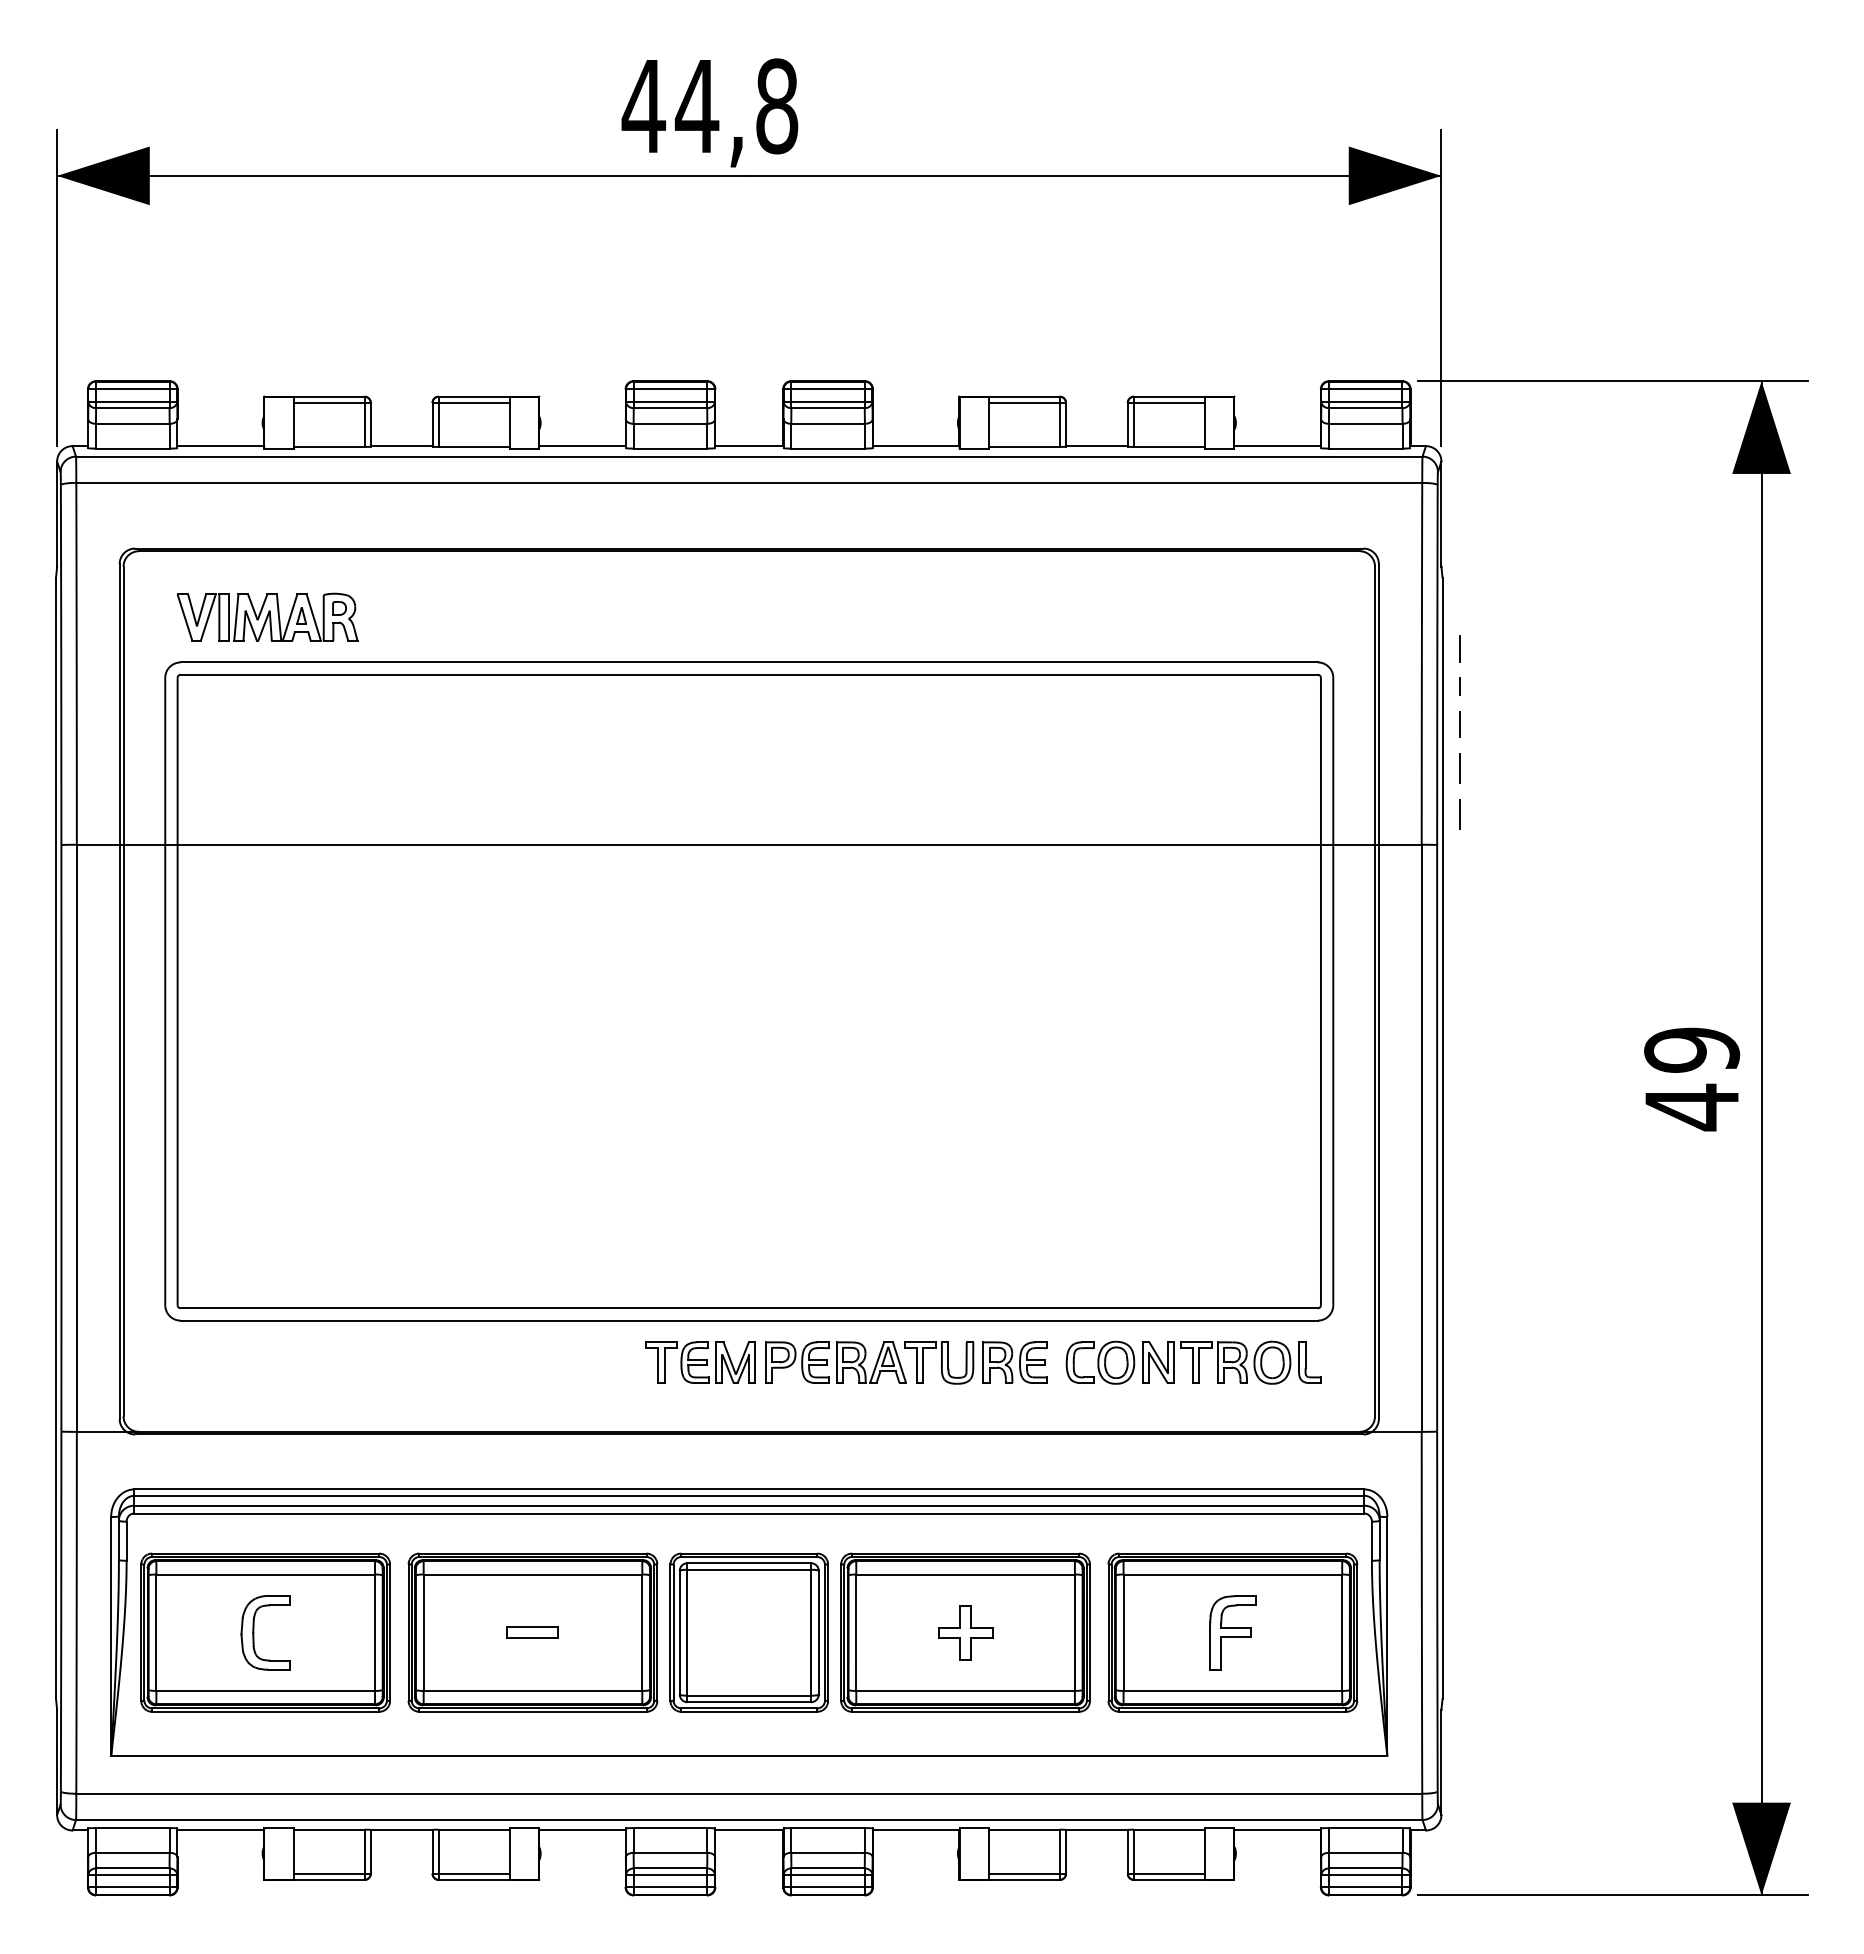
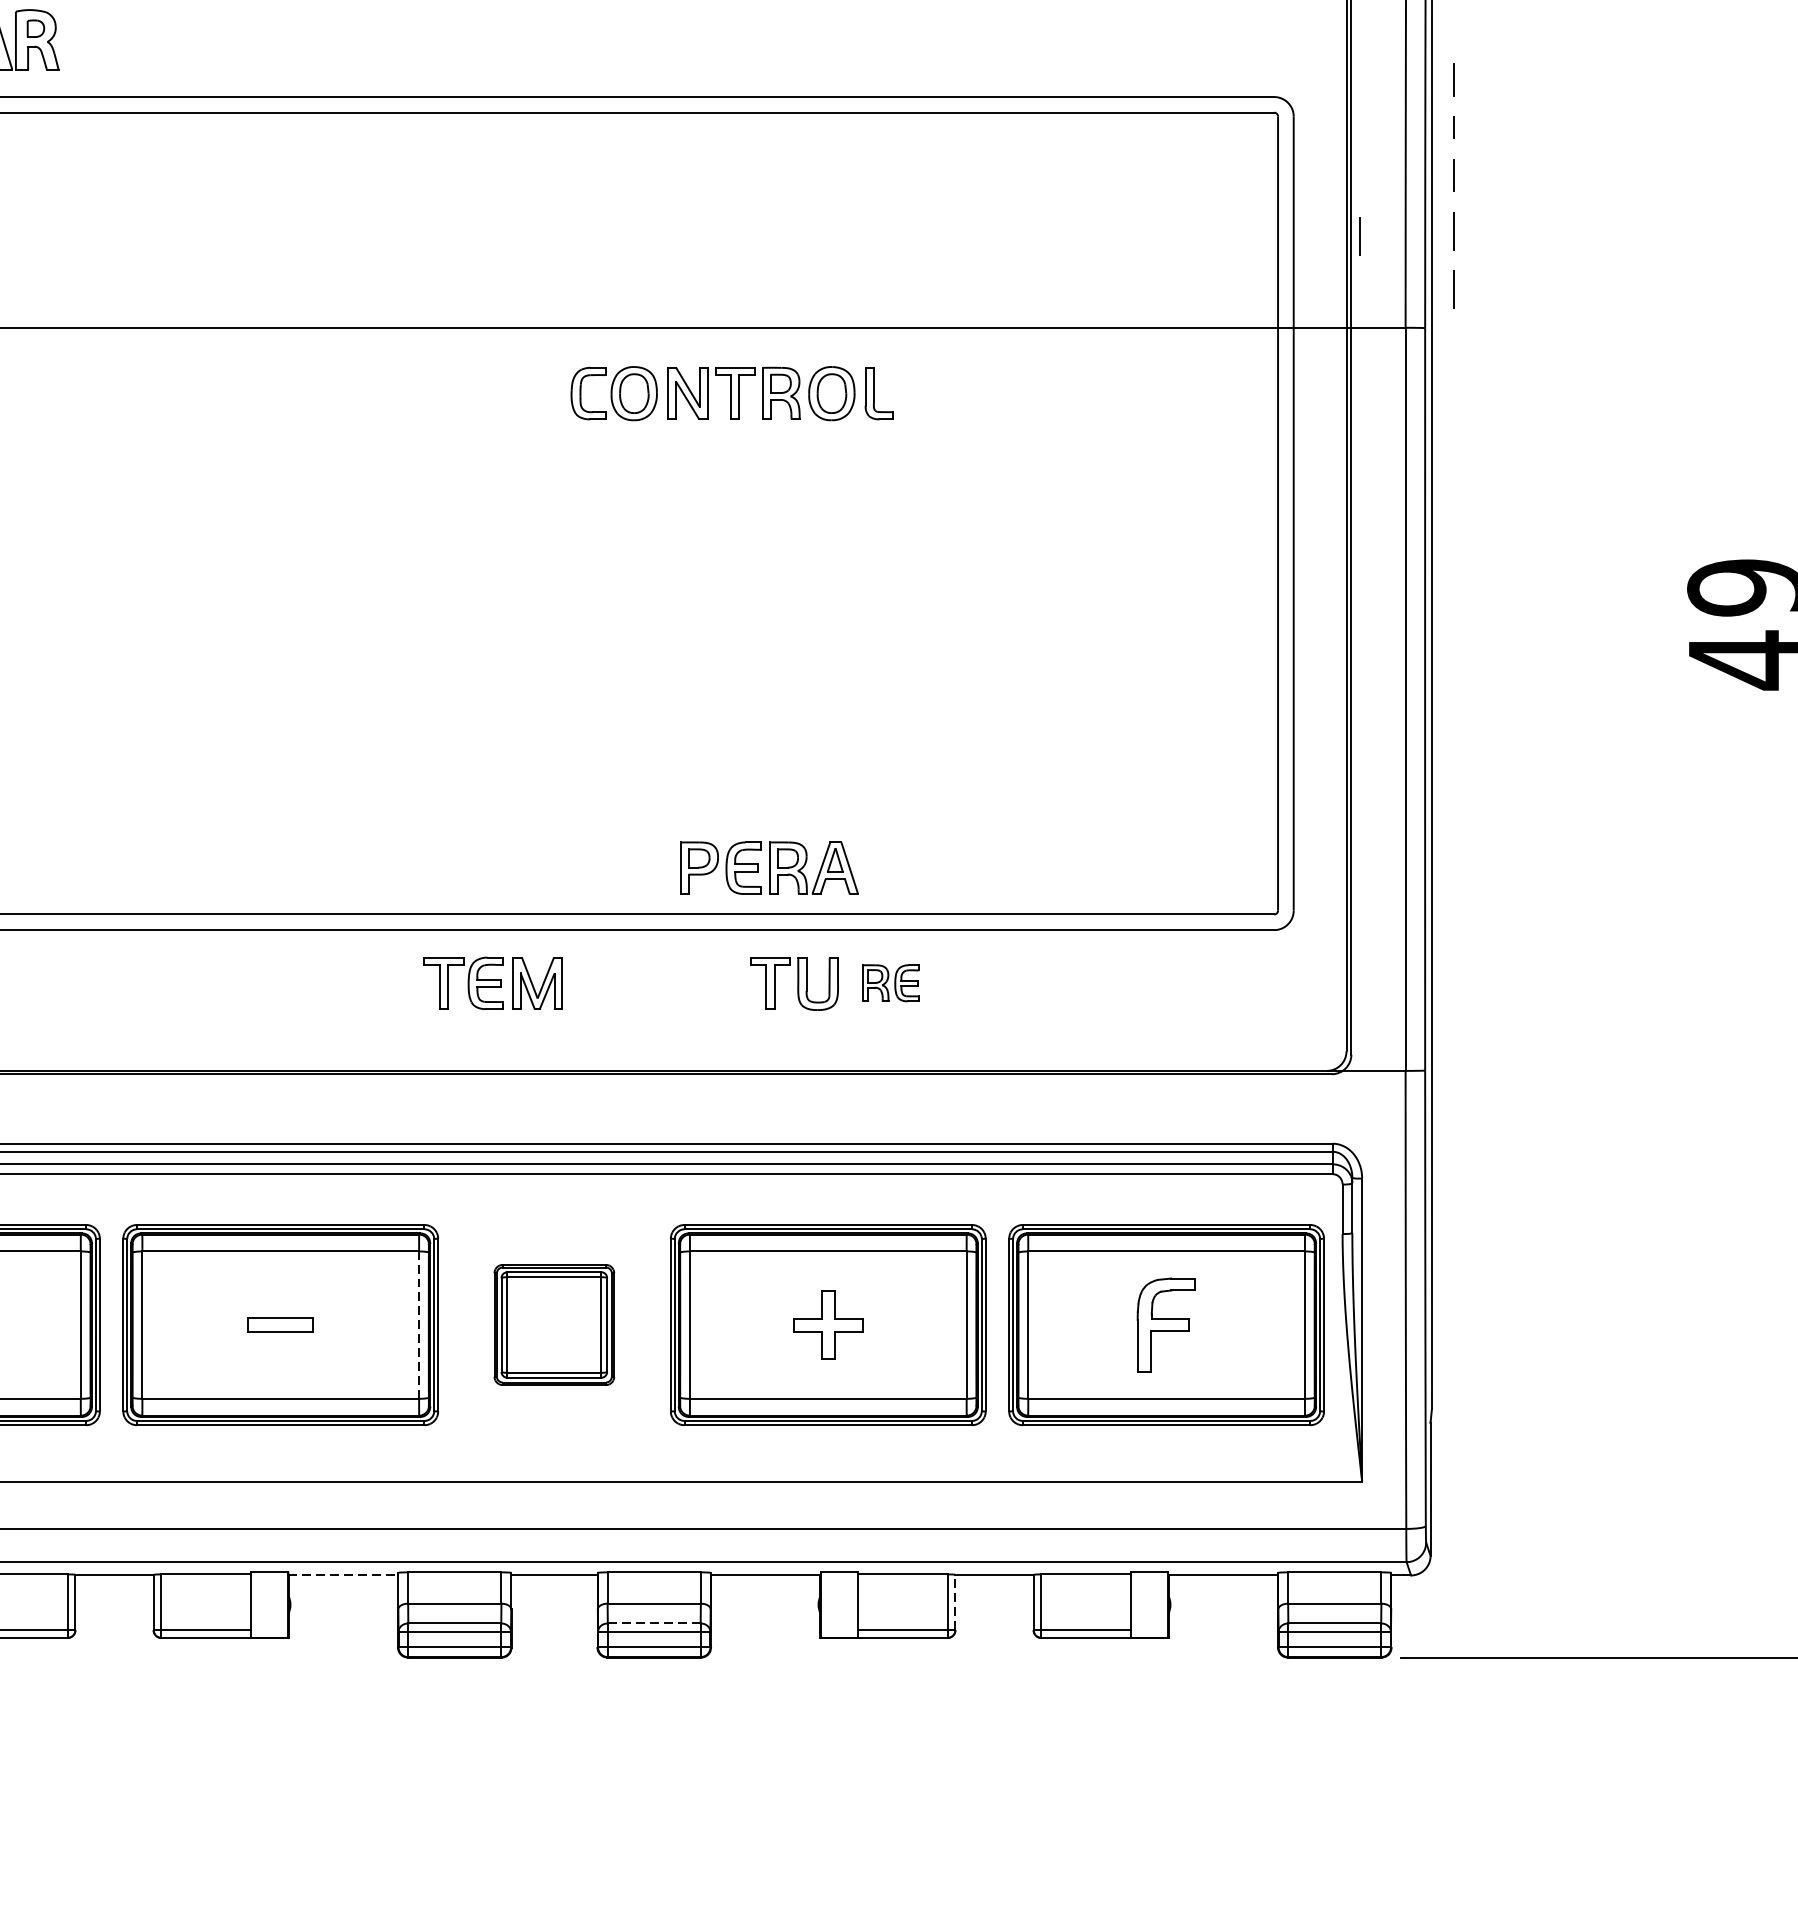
line: (1385, 772) -> (1359, 236), added
part: (835, 1362) -> (768, 867), moved
part: (1014, 1362) -> (890, 983), size x0.7
part: (1193, 1362) -> (731, 393), moved
line: (642, 1632) -> (419, 1324), solid -> dashed
part: (748, 1632) -> (553, 1324), size x0.6
line: (582, 1830) -> (343, 1575), solid -> dashed
line: (1066, 1851) -> (956, 1602), solid -> dashed
line: (828, 1868) -> (654, 1623), solid -> dashed

